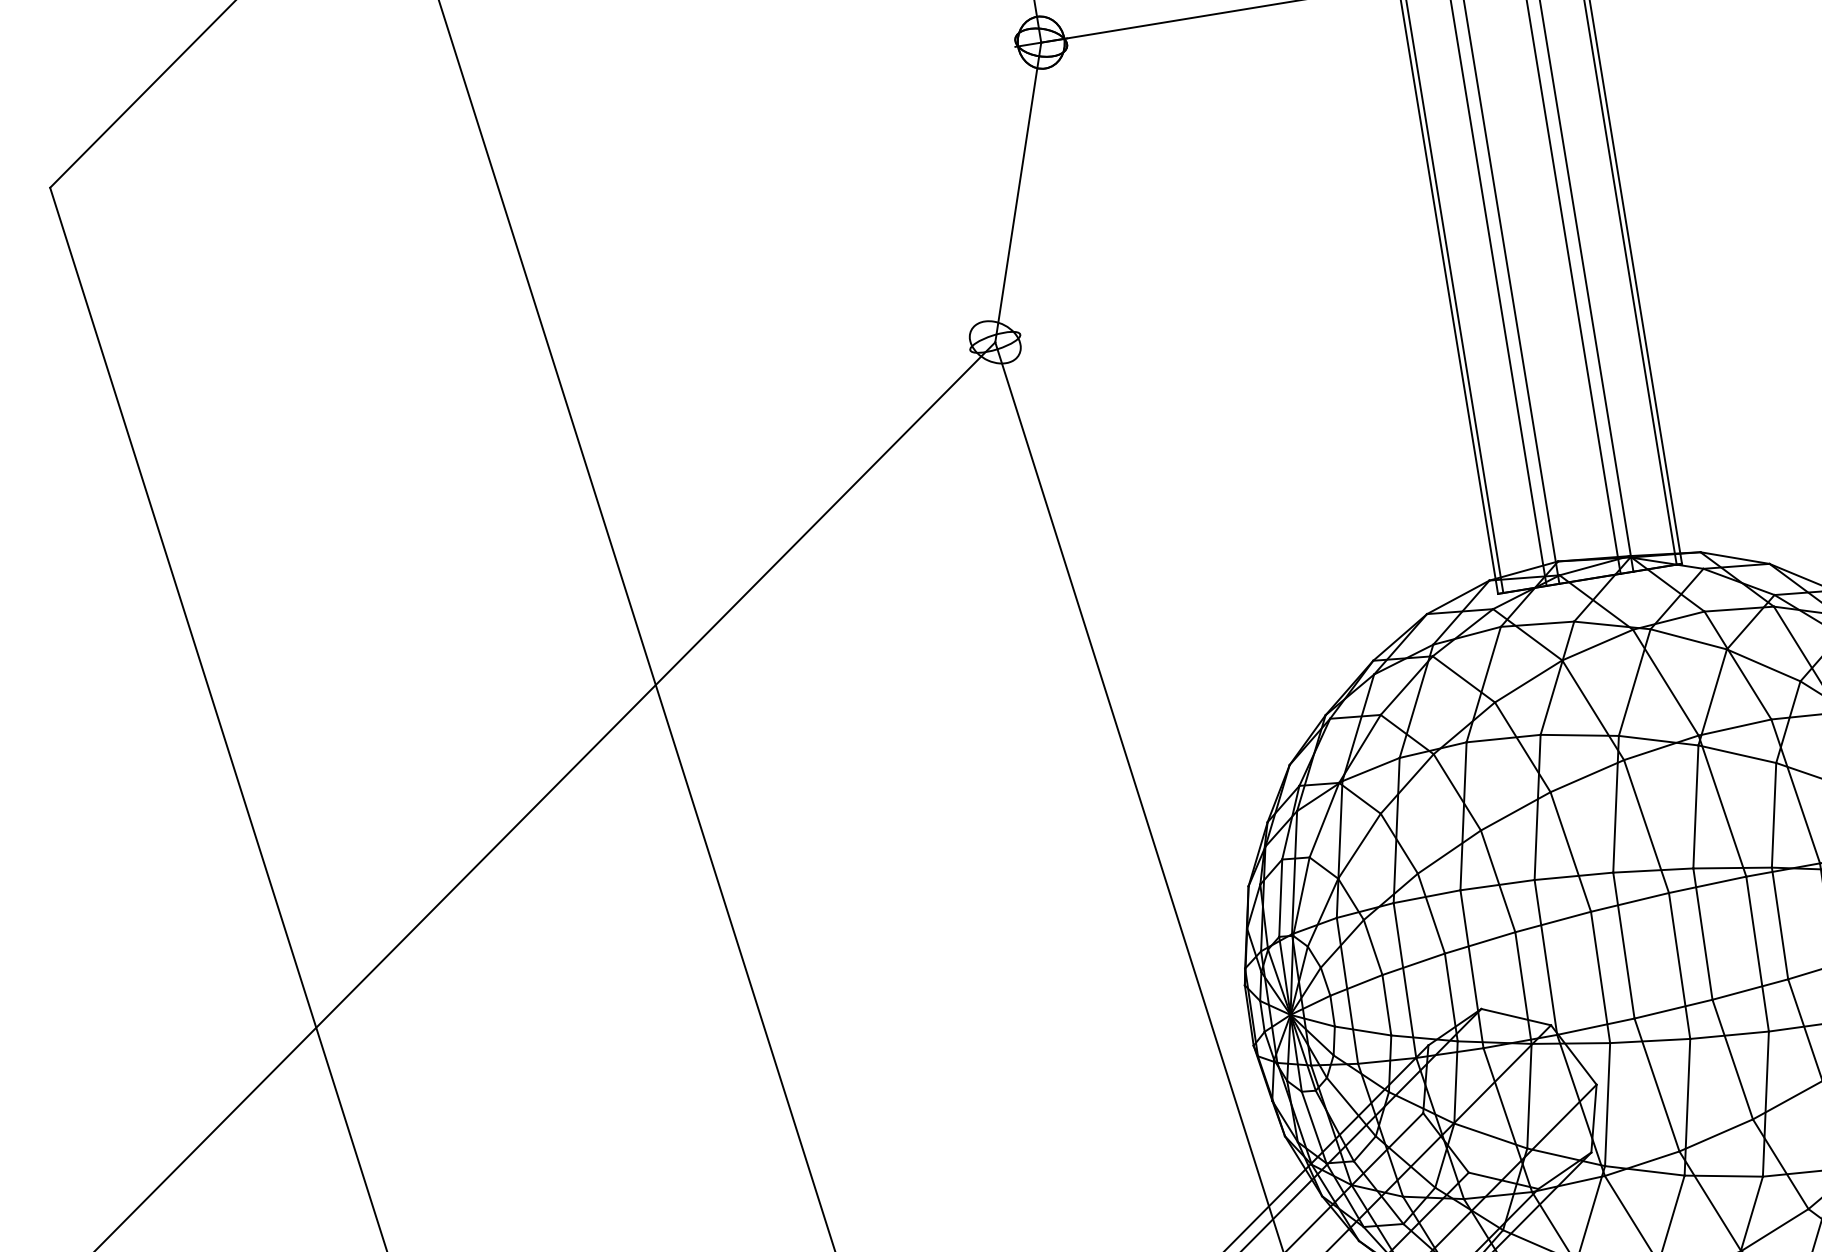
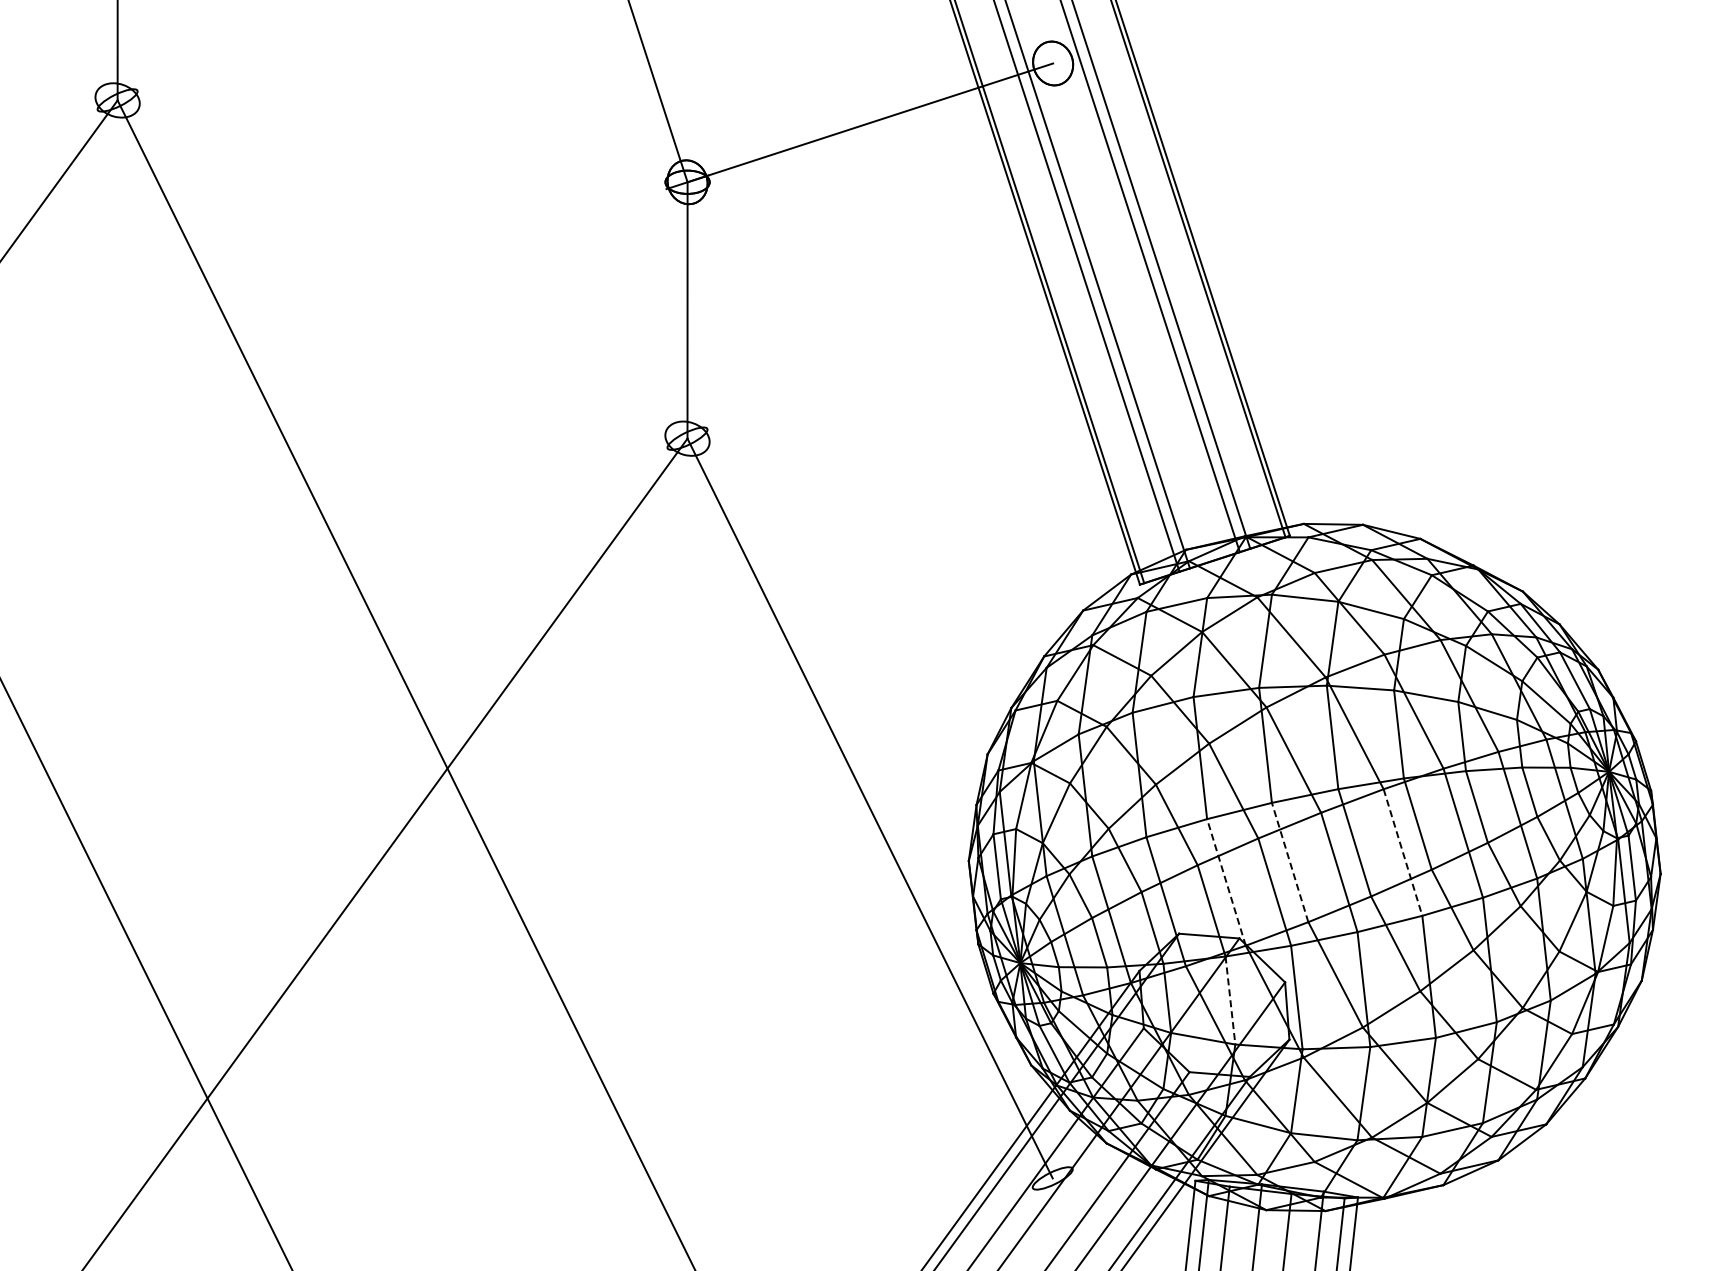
line: (1623, 945) -> (1289, 862), solid -> dashed
line: (1758, 955) -> (1403, 853), solid -> dashed
line: (1546, 956) -> (1226, 881), solid -> dashed
line: (1529, 1097) -> (1230, 1001), solid -> dashed

